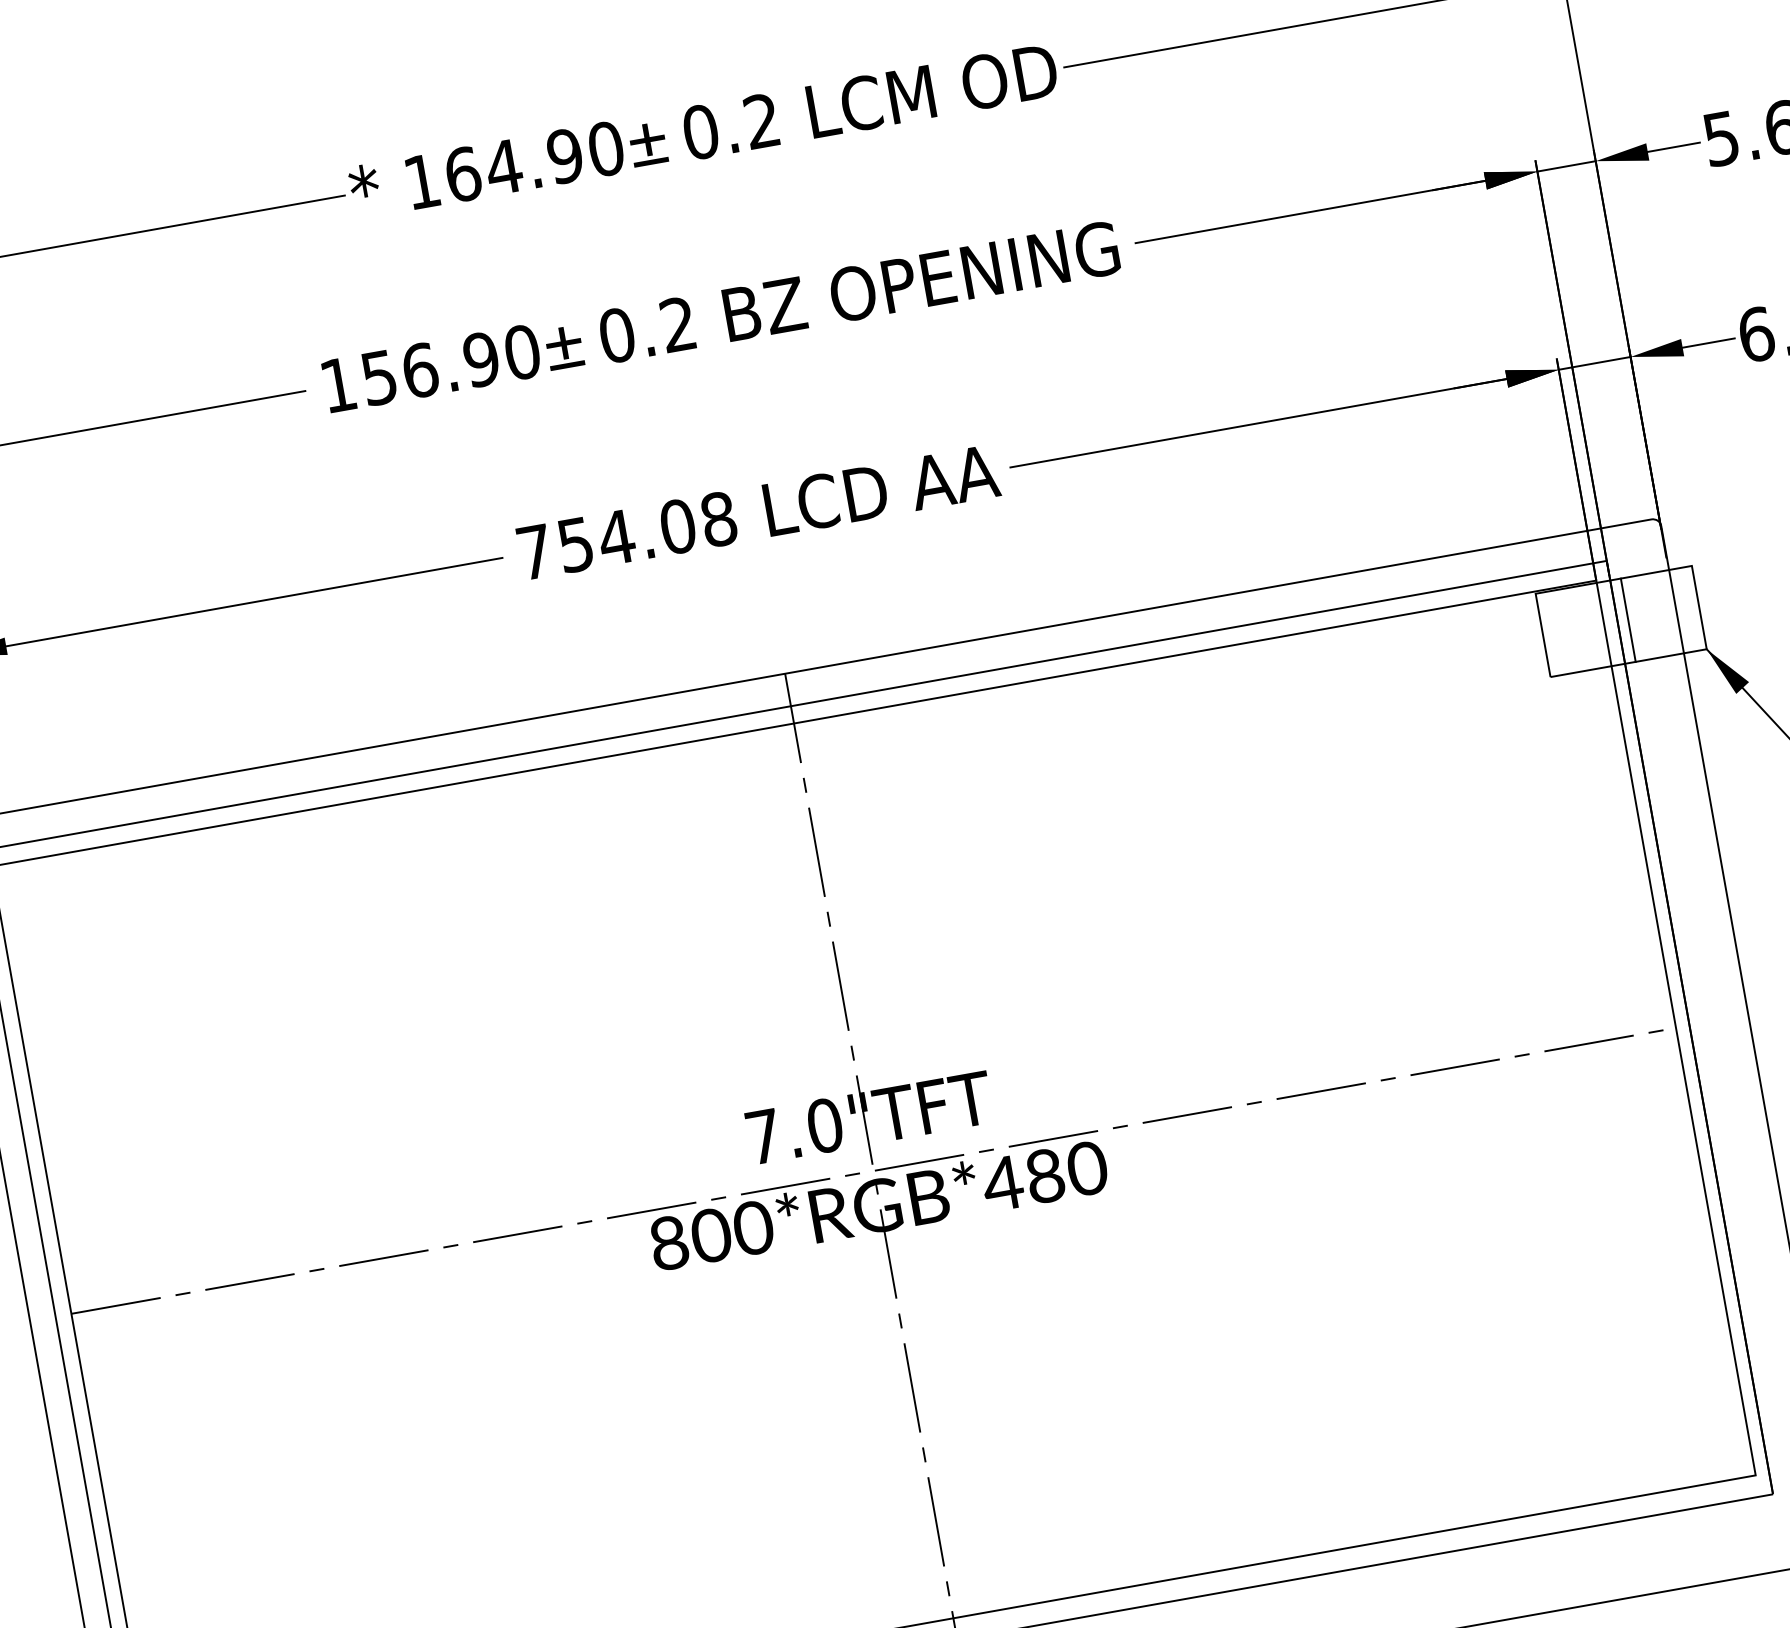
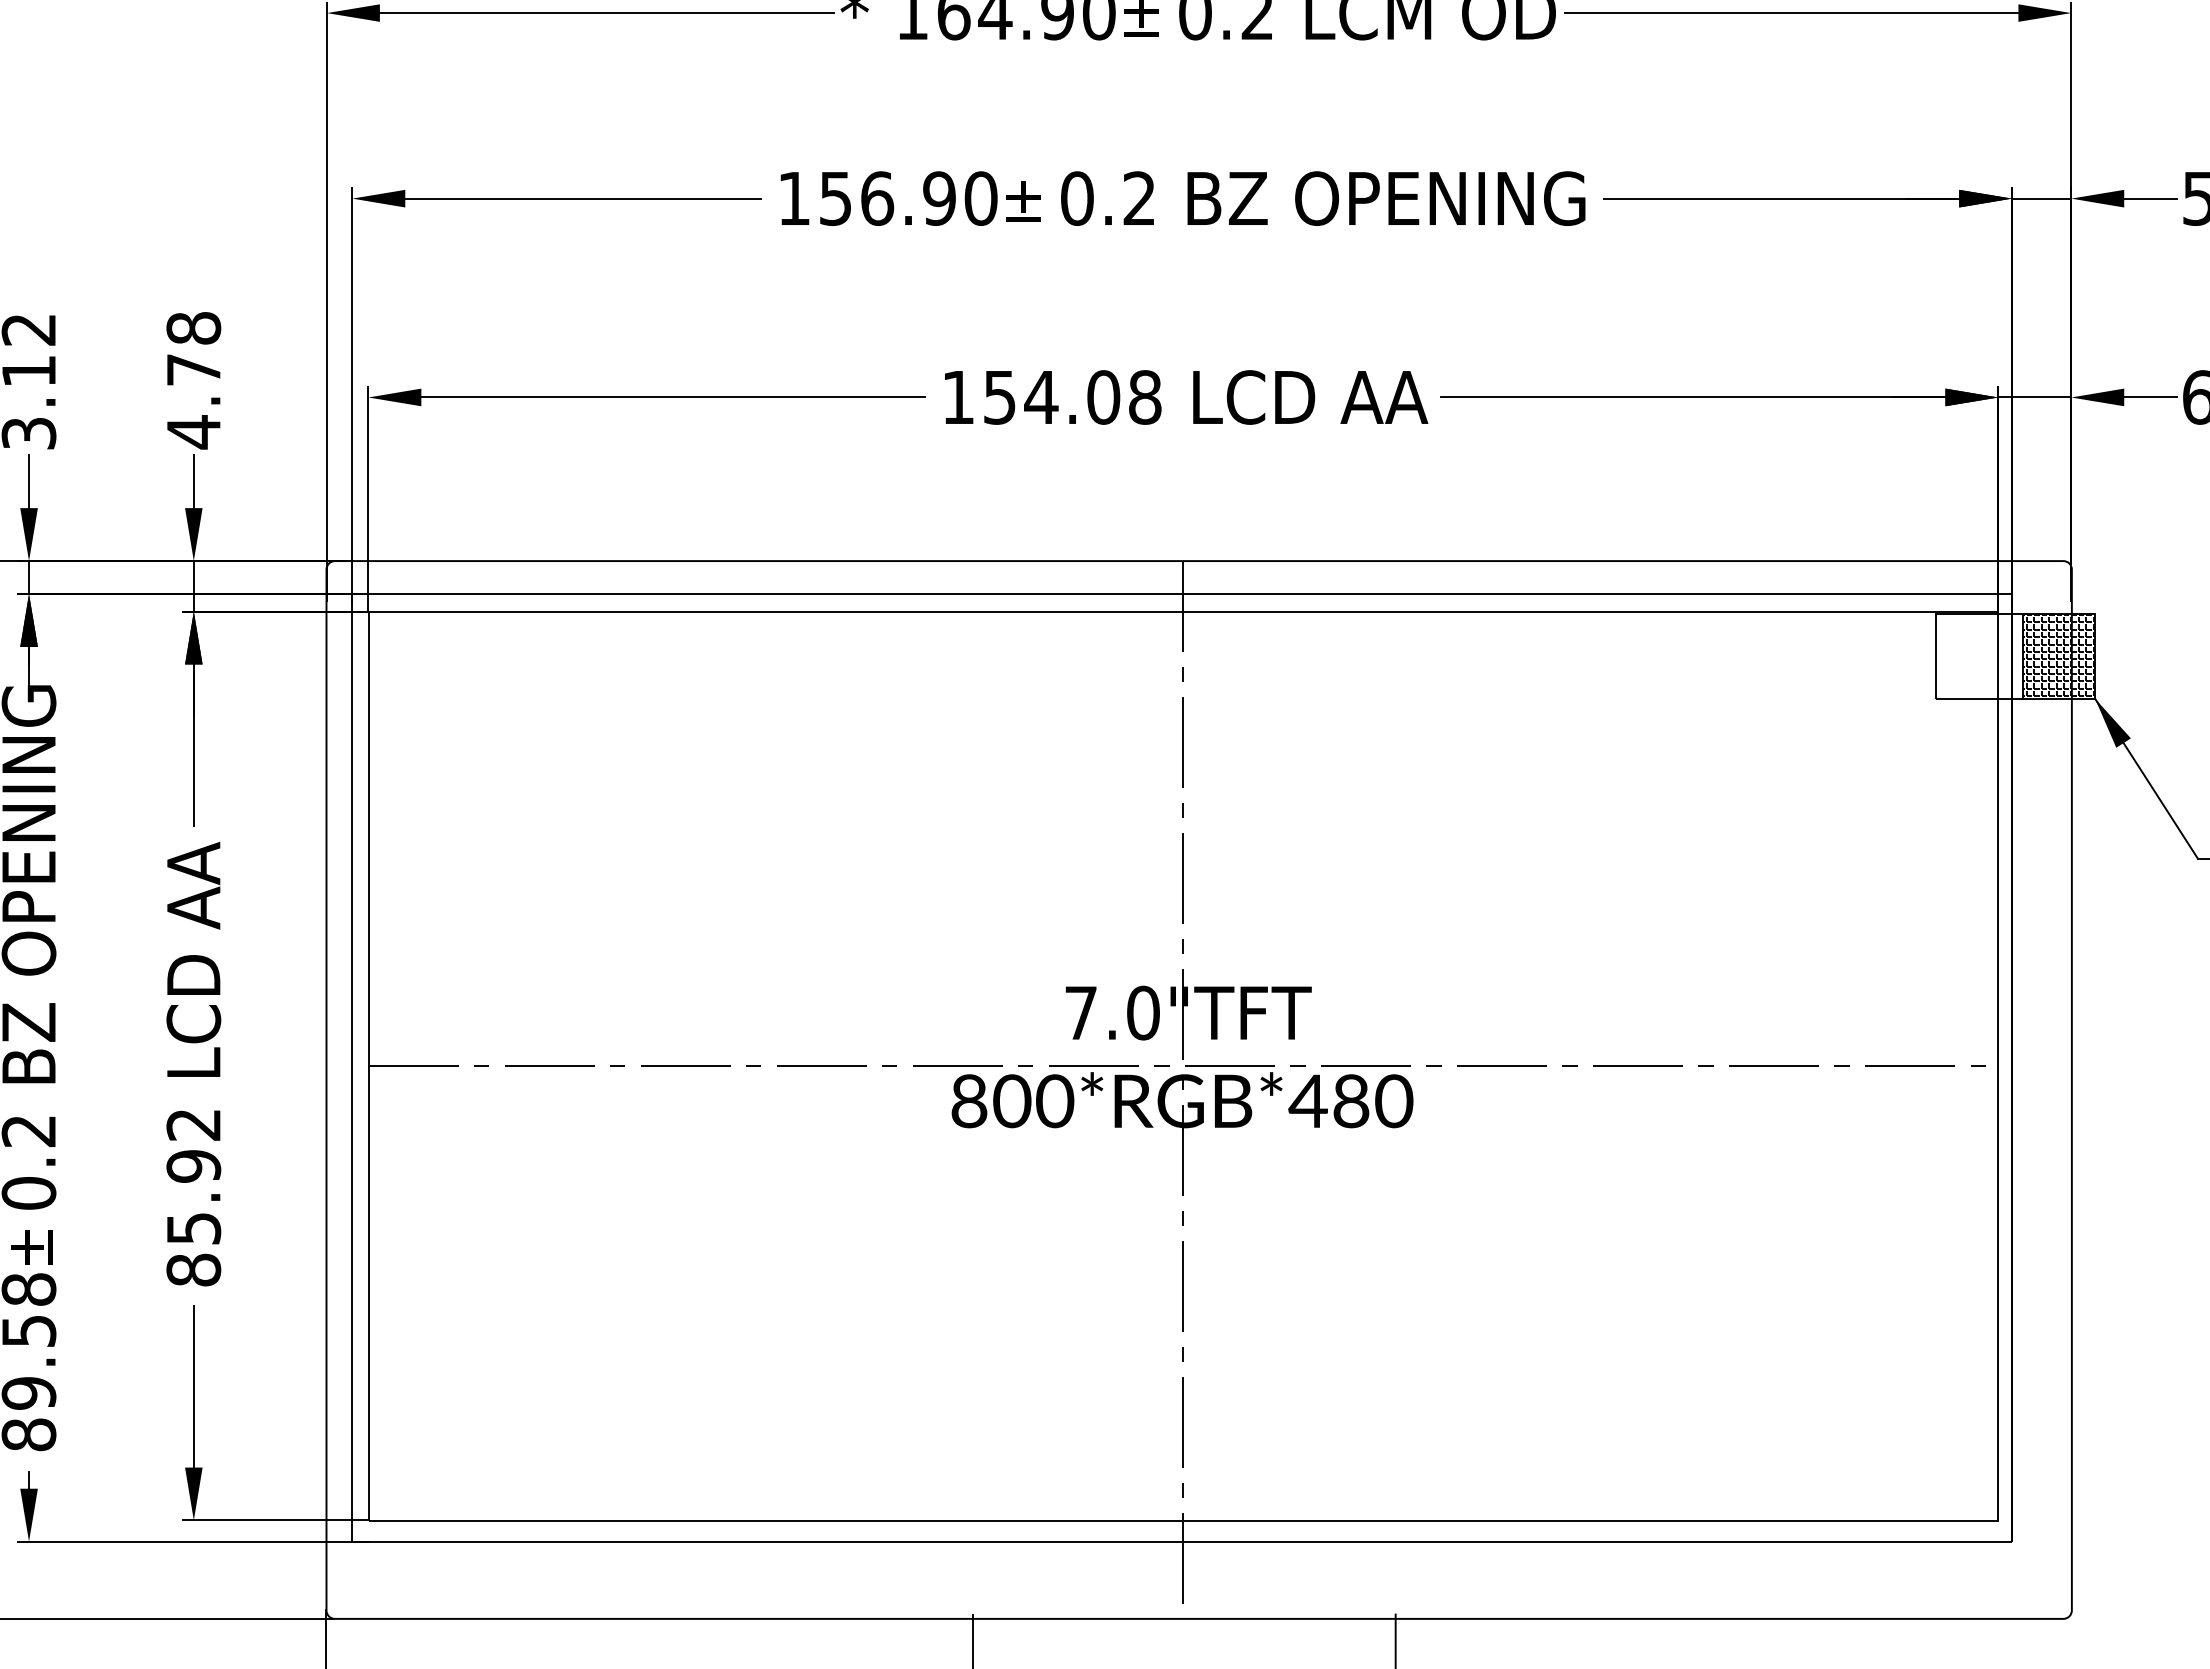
text: (535, 552) -> (958, 397), 754.08 -> 154.08
hatch: (1663, 613) -> (2058, 655), added

